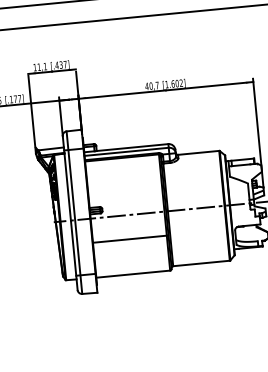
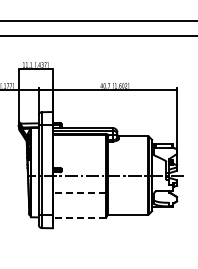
line: (128, 239) -> (78, 192), solid -> dashed
line: (132, 274) -> (78, 217), solid -> dashed

